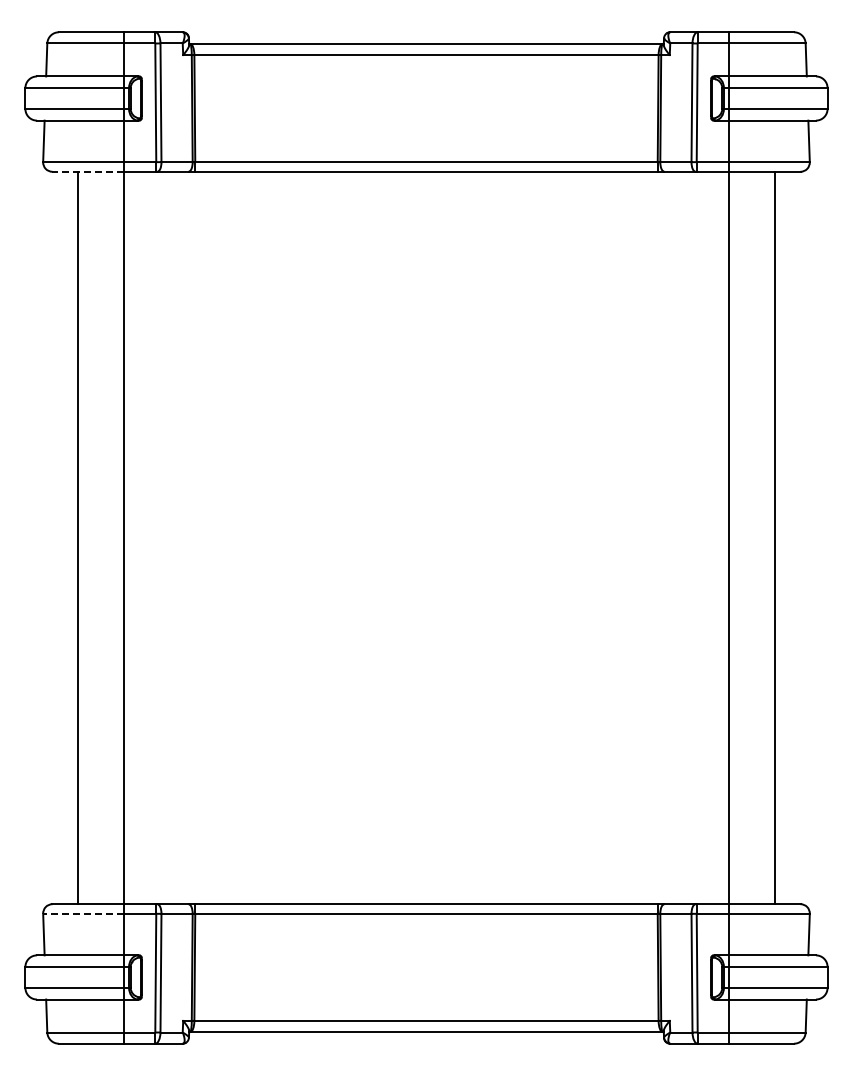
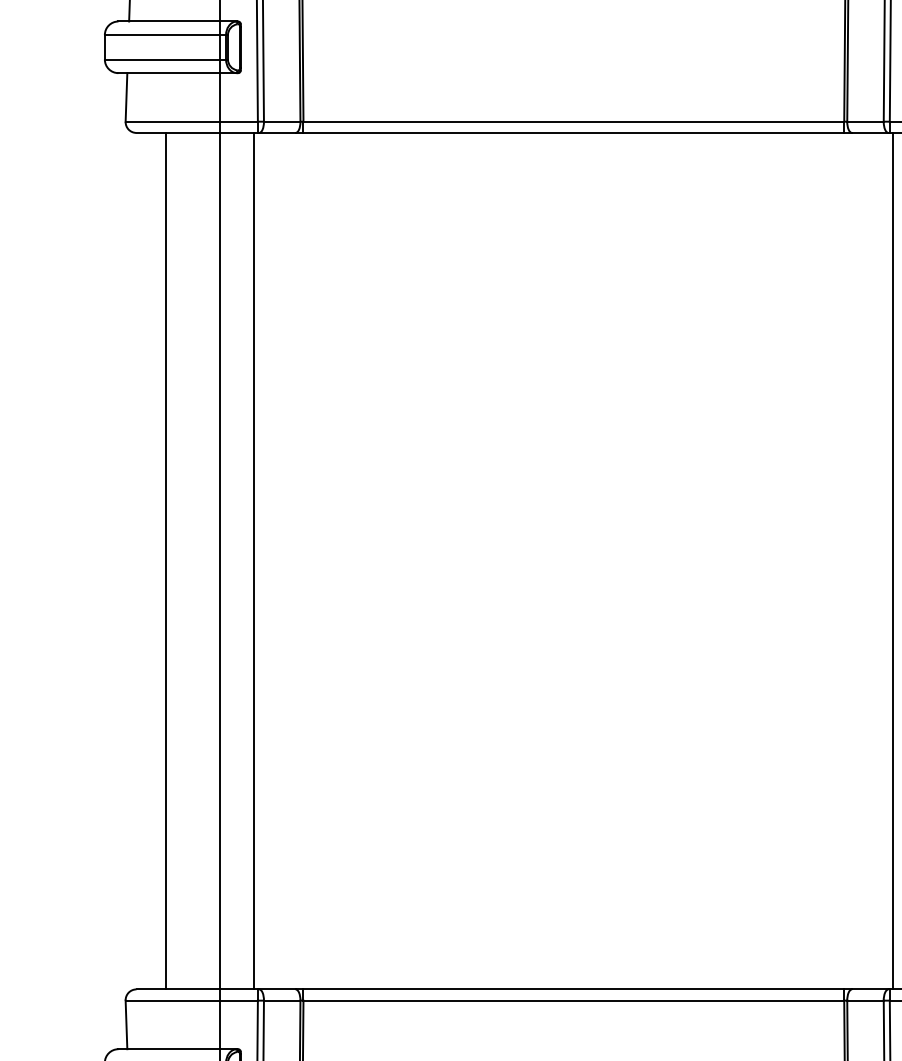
line: (88, 171) -> (178, 132), dashed -> solid
line: (153, 537) -> (254, 560), added
line: (699, 537) -> (893, 560), added
line: (83, 913) -> (172, 1000), dashed -> solid

